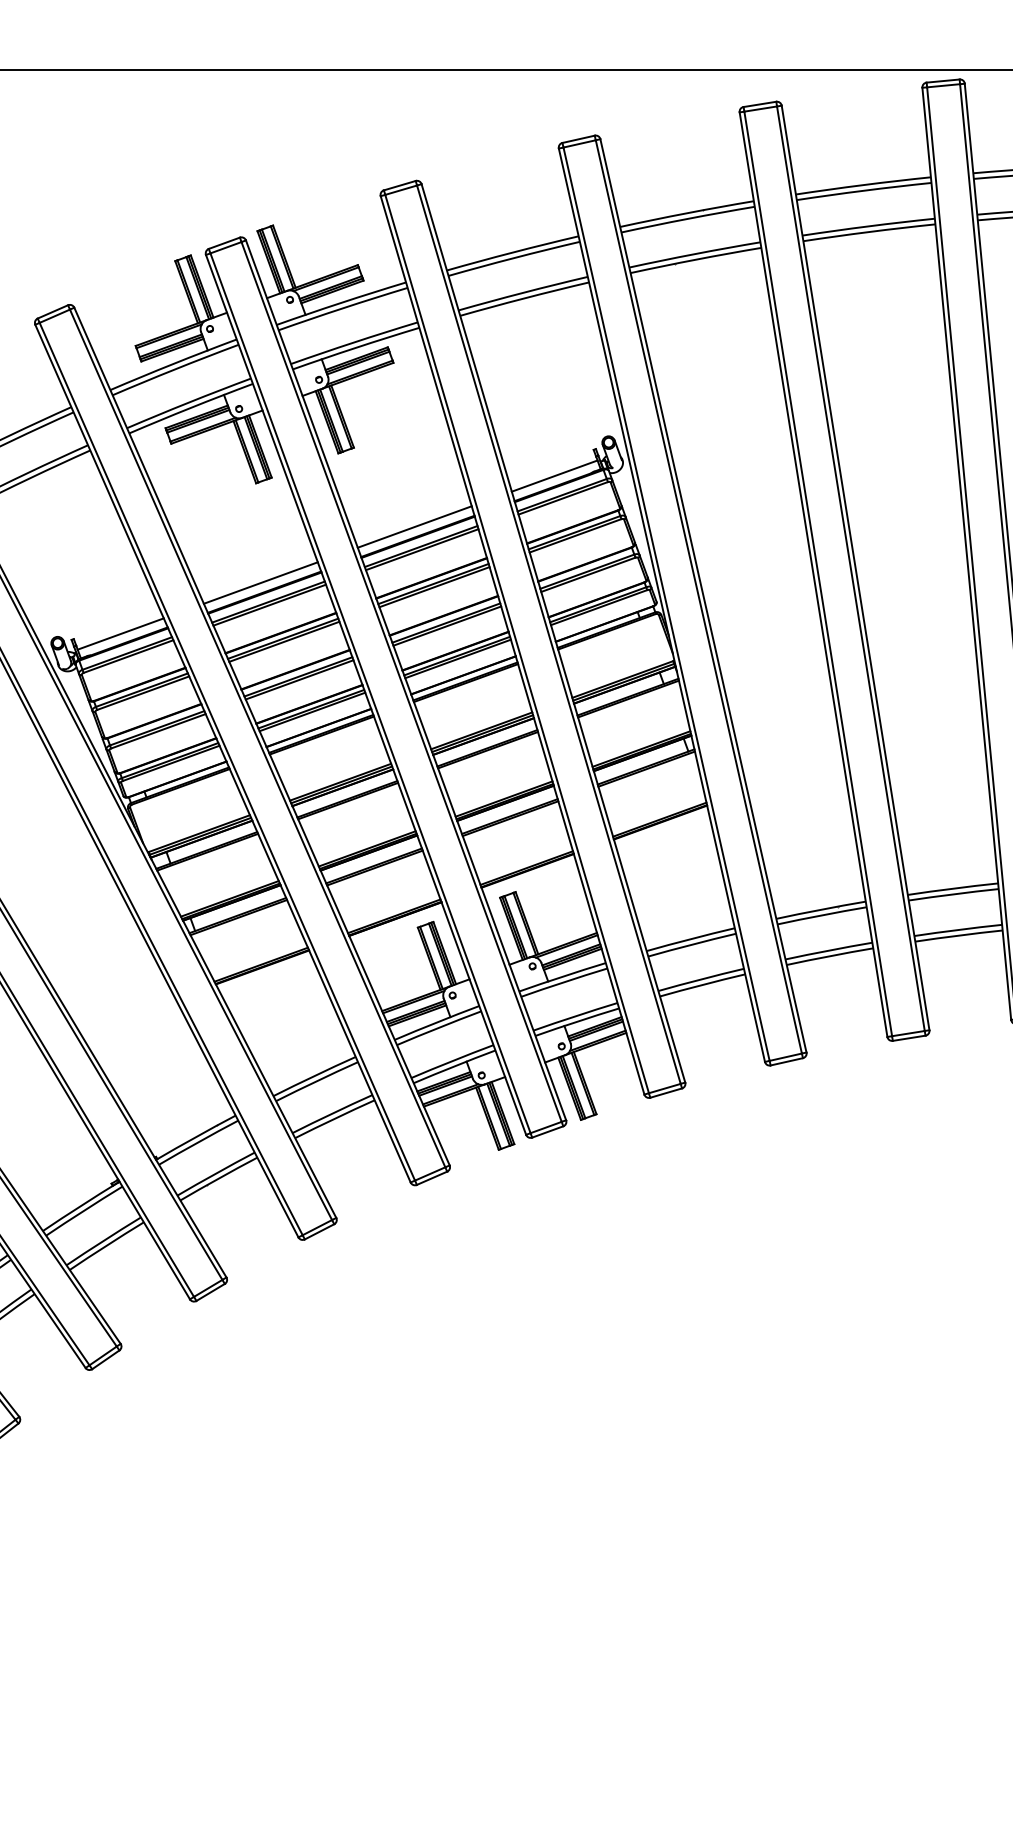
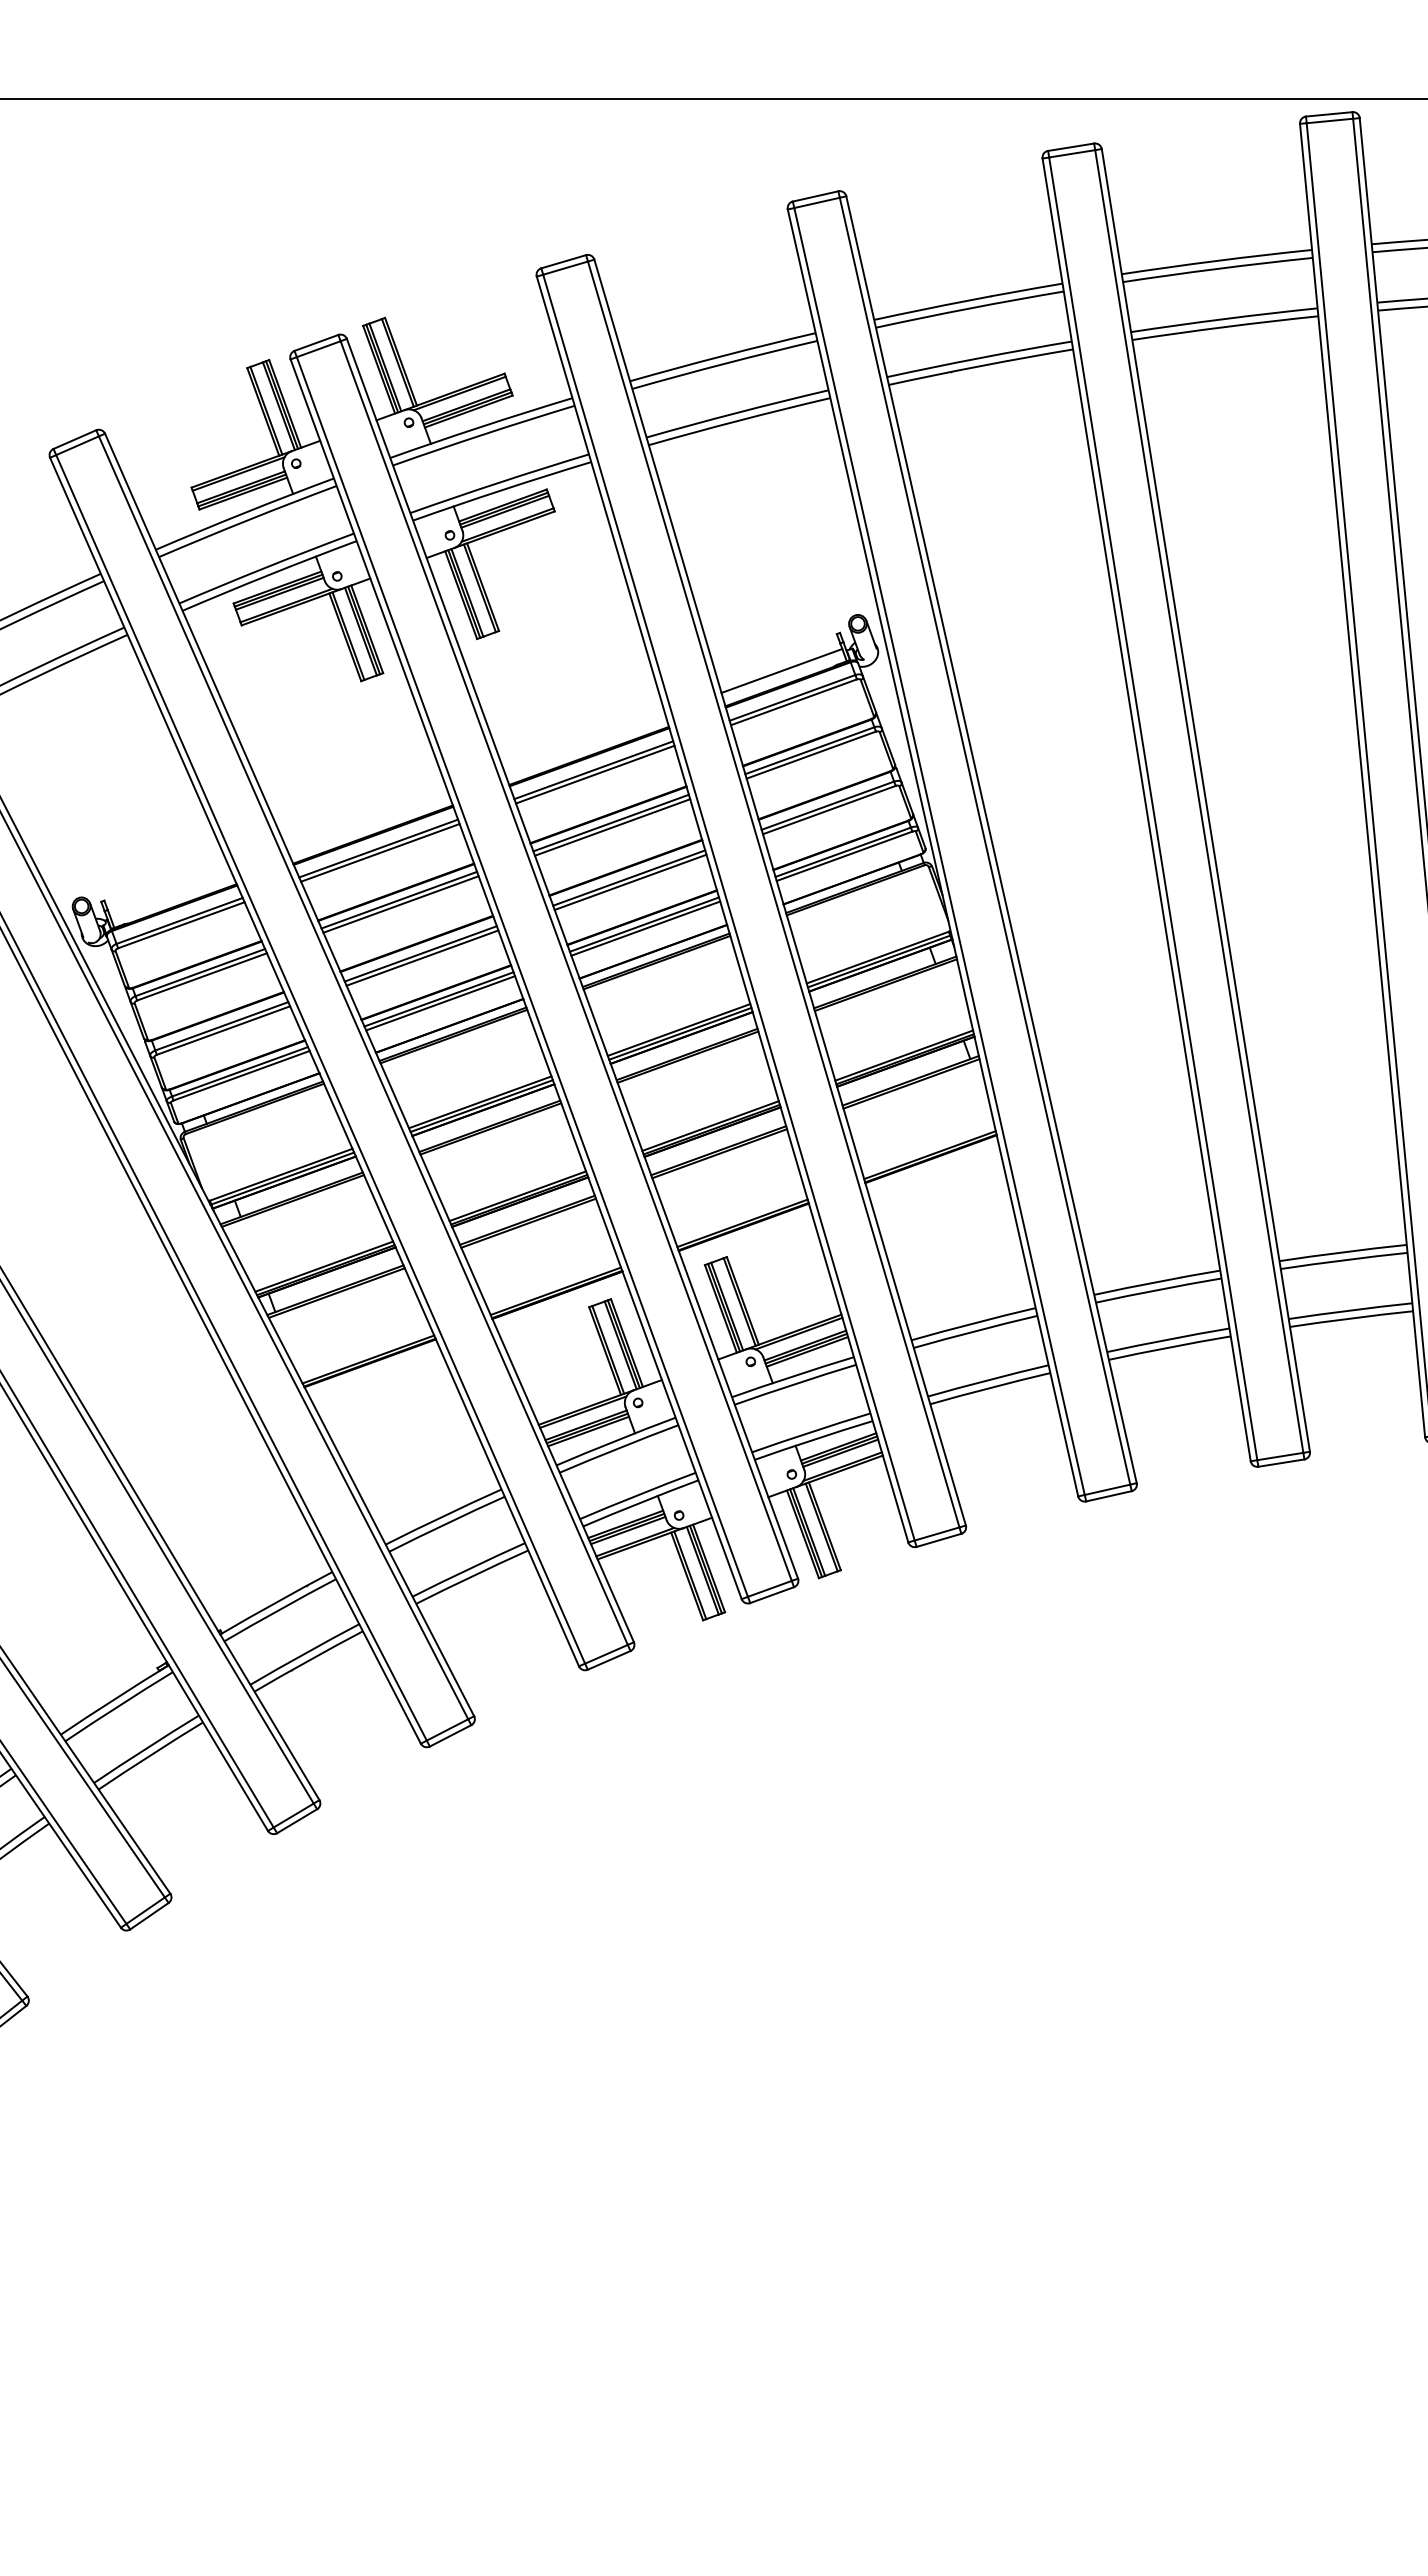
line: (414, 526) -> (584, 742), removed
line: (260, 582) -> (367, 821), removed
line: (120, 634) -> (170, 893), removed

